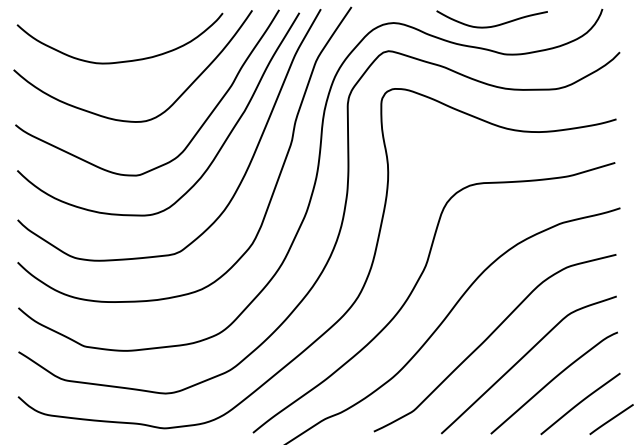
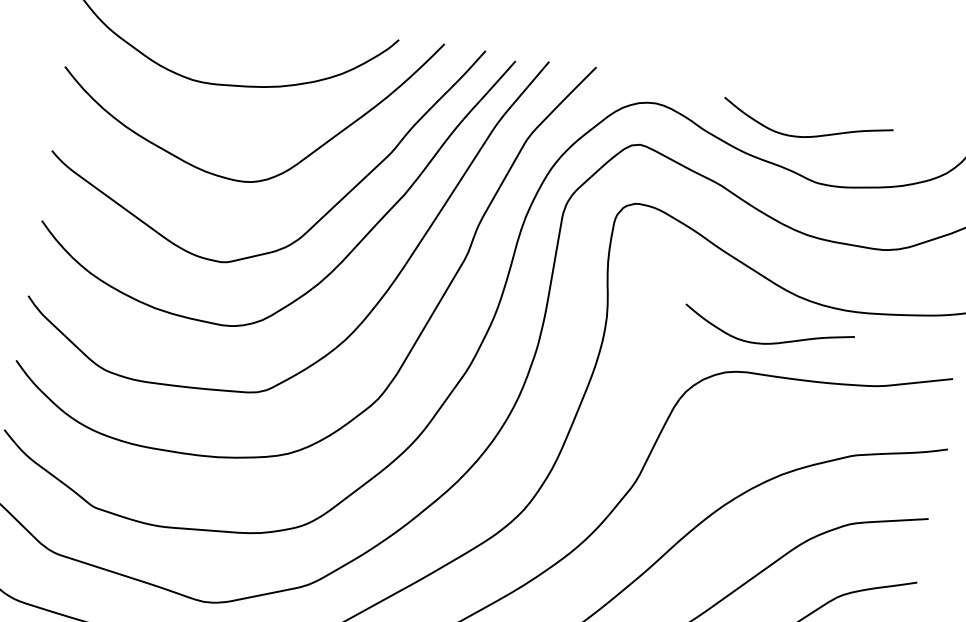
curve: (492, 161) -> (766, 342), added

